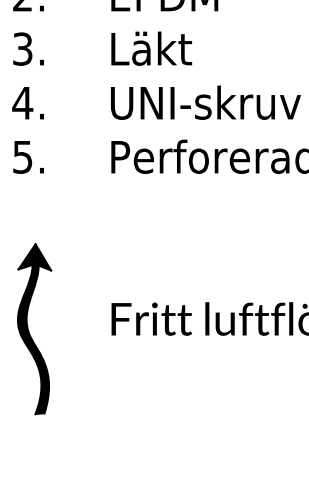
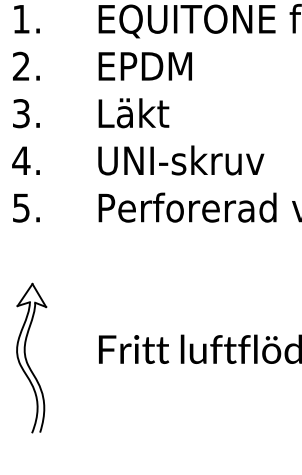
fill: (34, 329) -> (31, 358), removed

